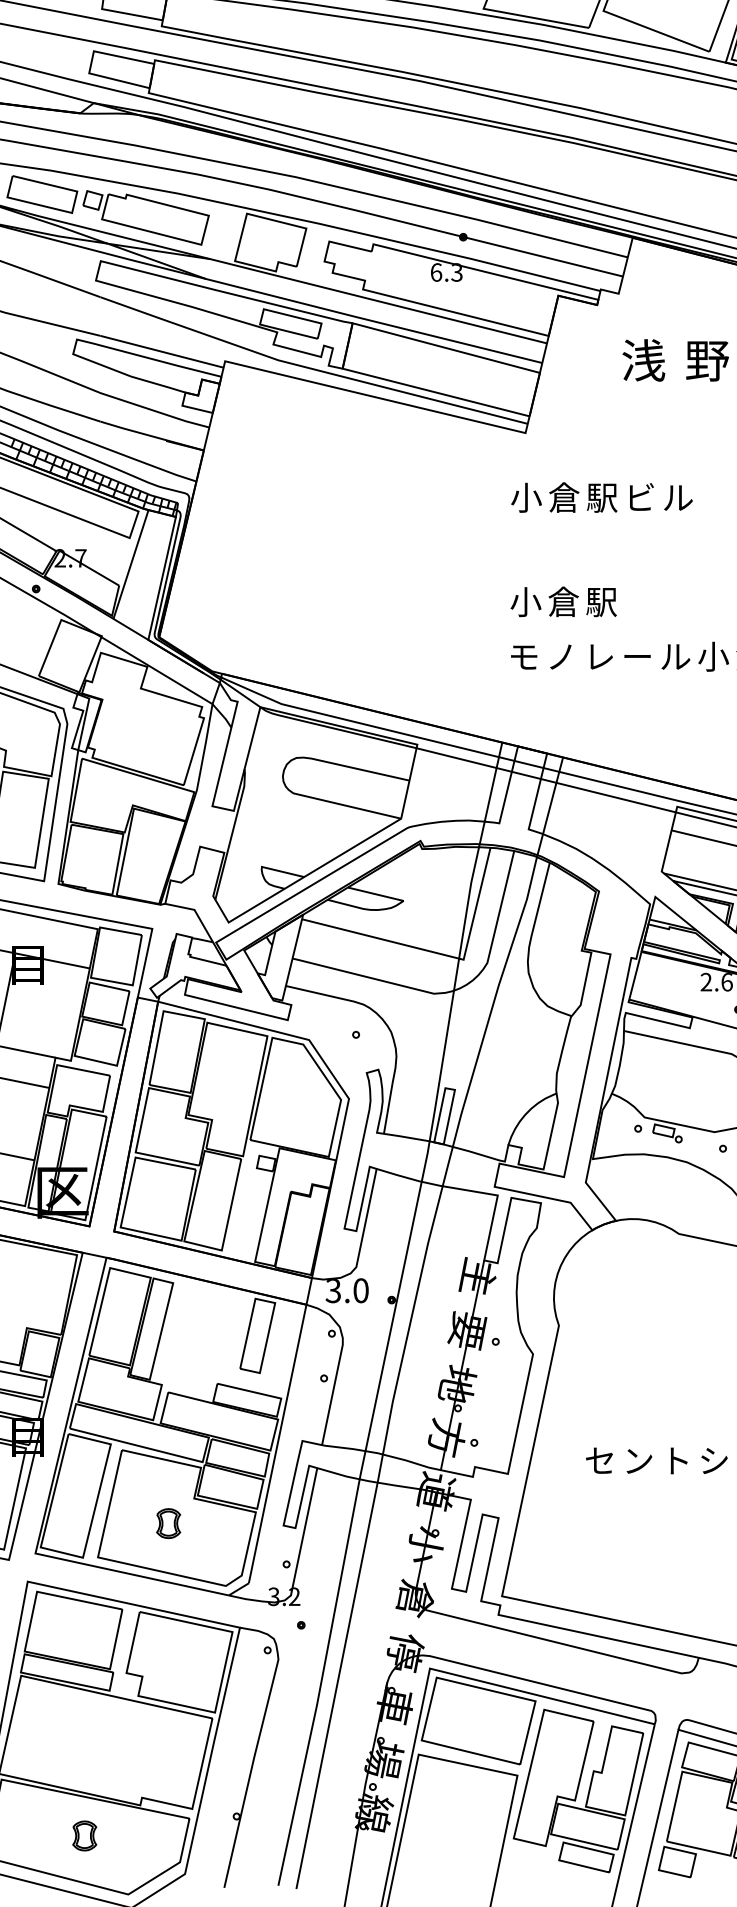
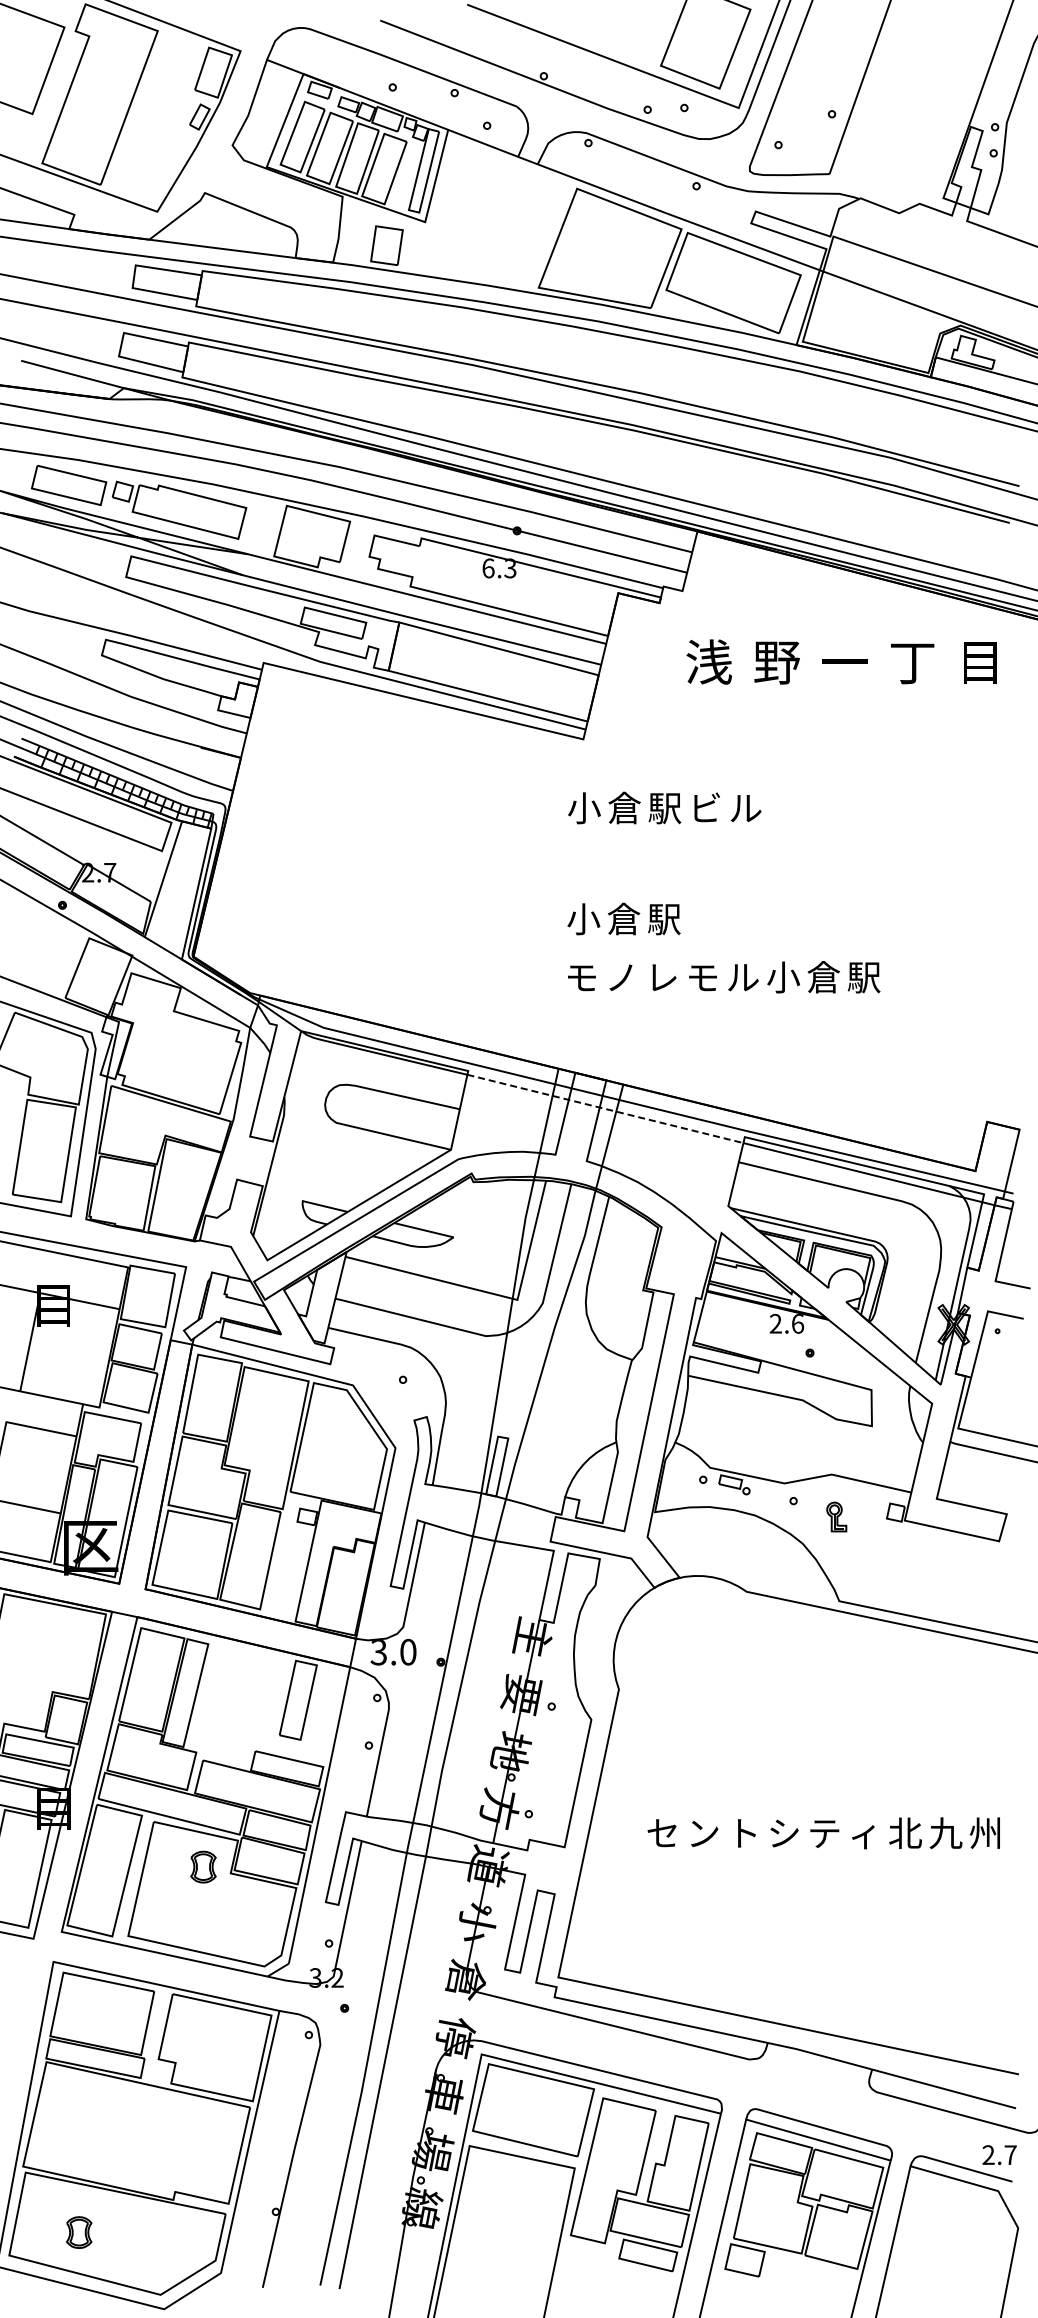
text: (637, 657) -> (702, 978), ー -> モ
line: (546, 780) -> (605, 1109), solid -> dashed
part: (168, 1523) -> (203, 1866), moved
part: (85, 1835) -> (79, 2232), moved

